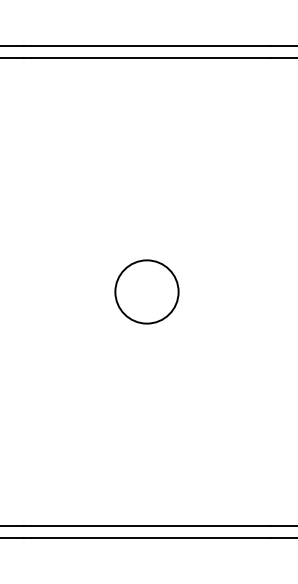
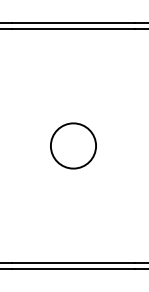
circle: (147, 291) -> (73, 145), size x1.43

